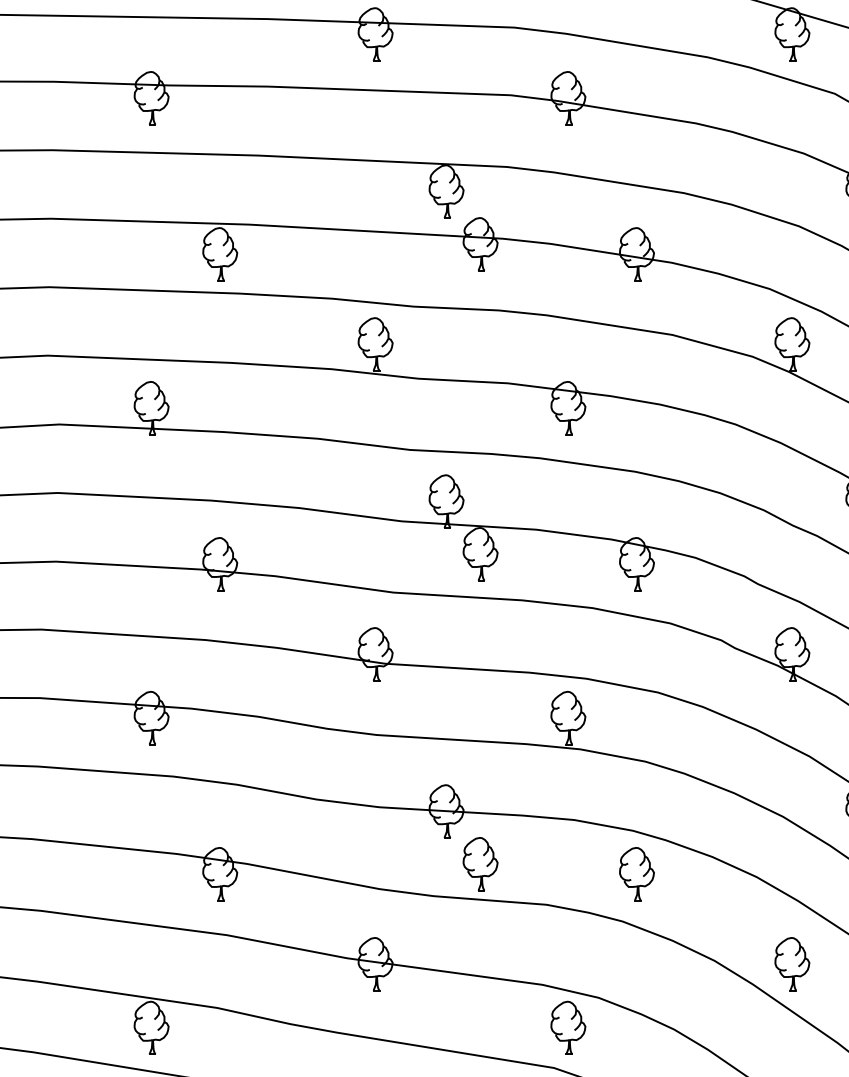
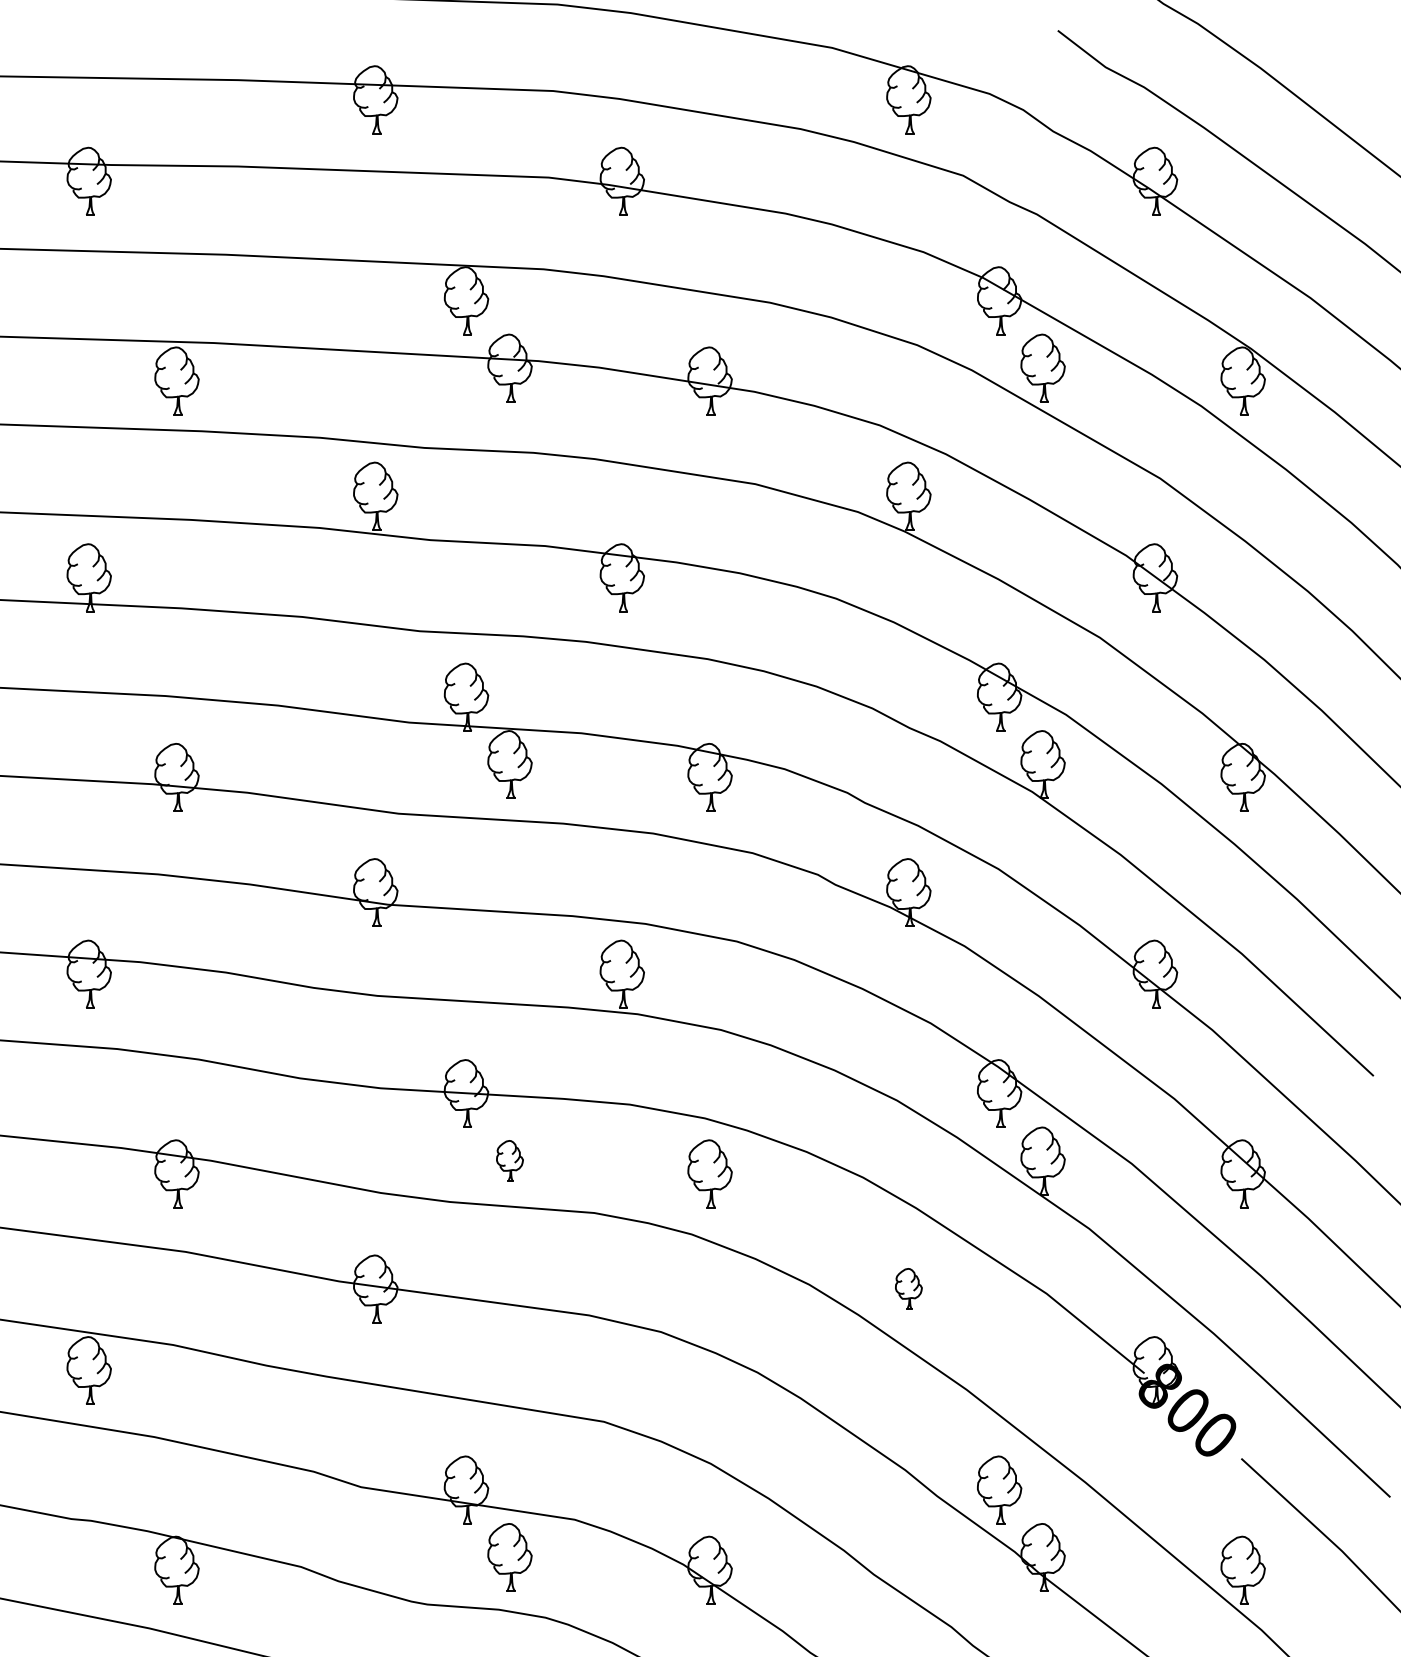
part: (480, 863) -> (509, 1160), size x0.6
part: (792, 963) -> (908, 1288), size x0.6
part: (567, 1027) -> (621, 1370), removed

